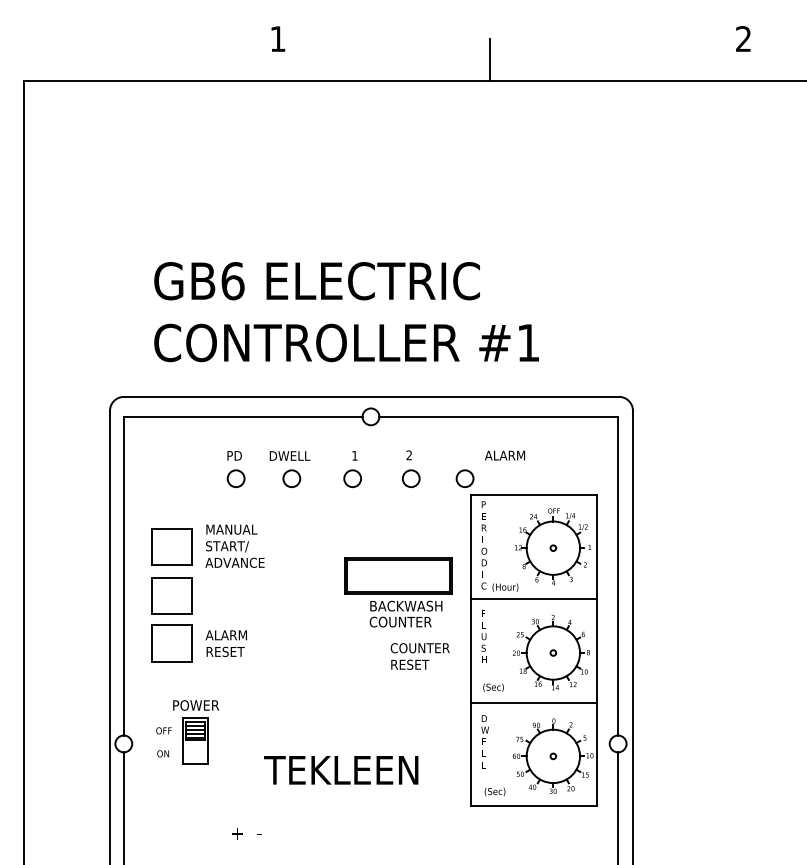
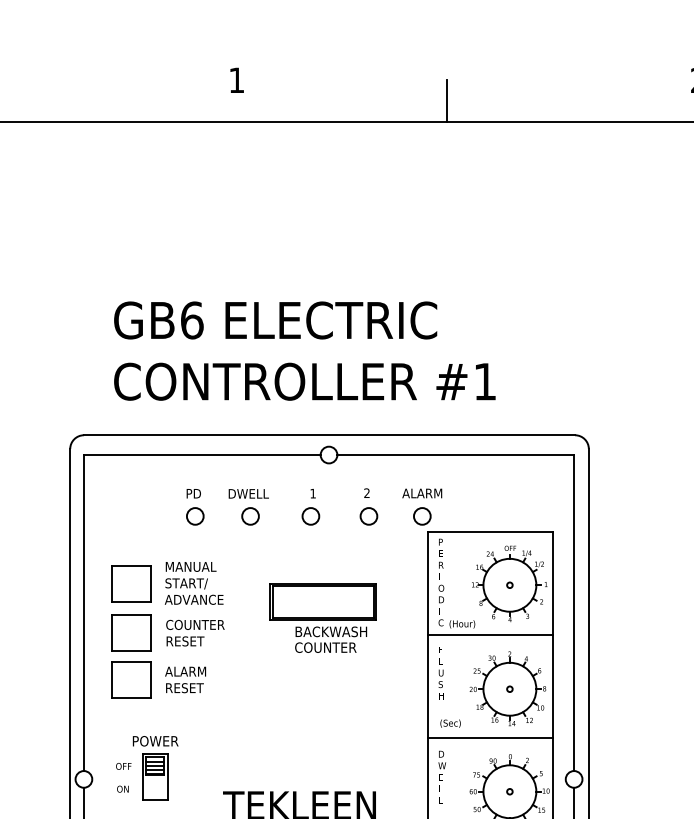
text: (504, 455) -> (421, 493), moved
part: (398, 592) -> (323, 618), moved
text: (419, 656) -> (194, 633), moved

